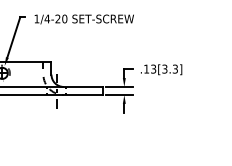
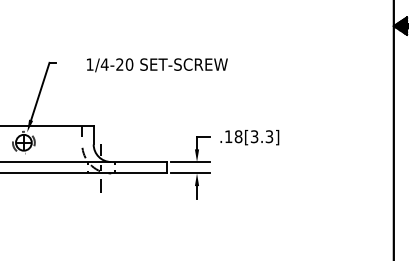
text: (84, 19) -> (157, 65), moved
text: (153, 68) -> (238, 136), .13[3.3] -> .18[3.3]

